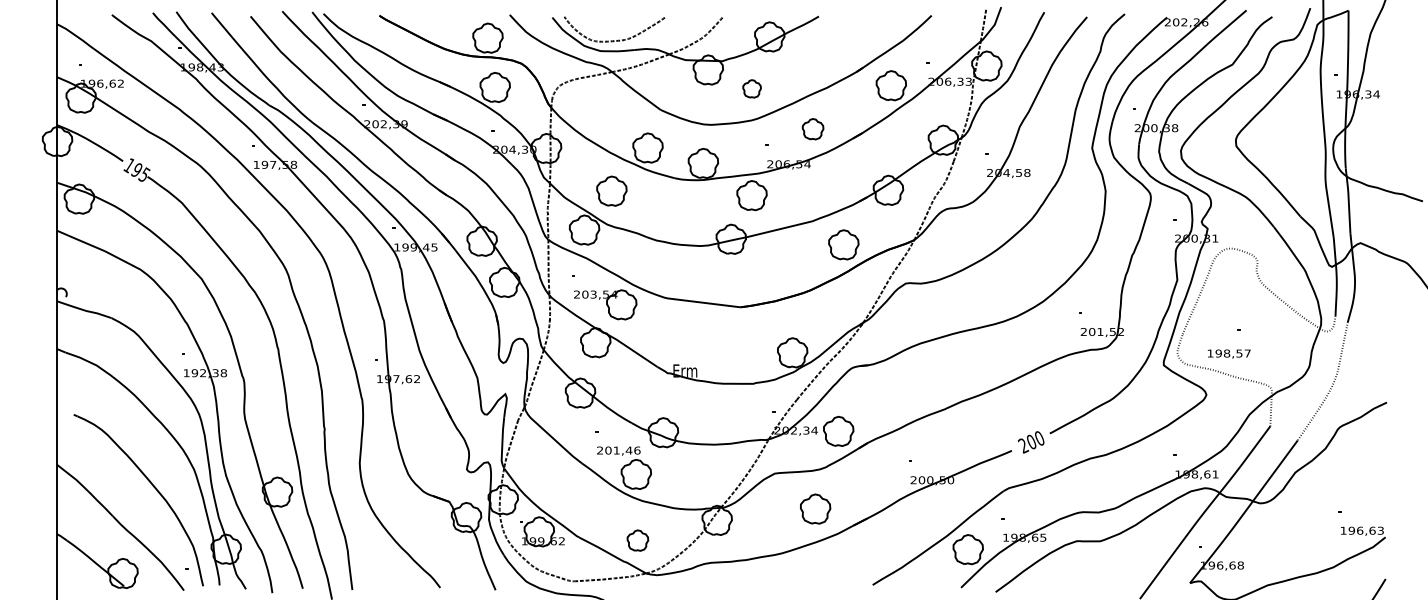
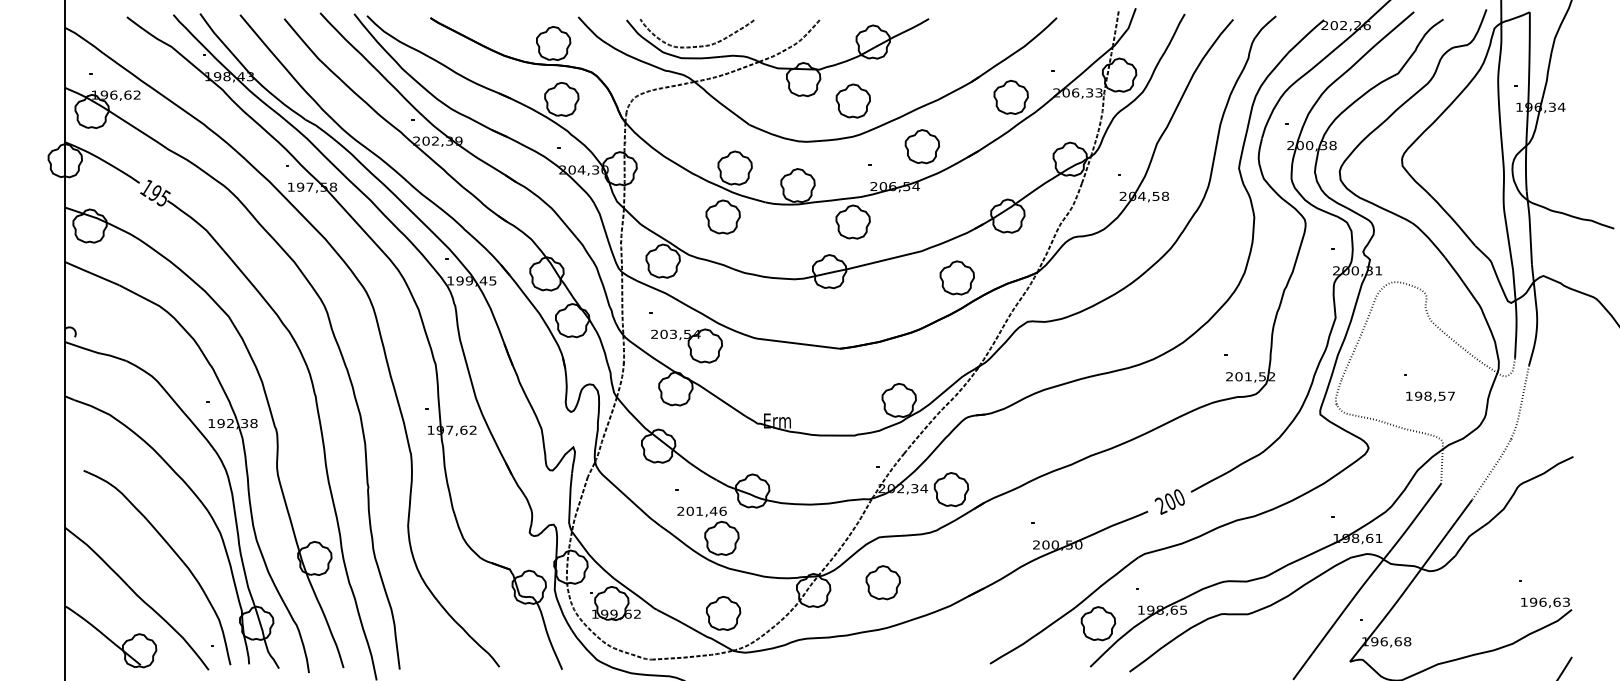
part: (751, 88) -> (852, 100), size x1.67
part: (813, 128) -> (922, 146), size x1.43
part: (611, 190) -> (722, 216), moved
text: (1229, 353) -> (1430, 396), moved
part: (814, 508) -> (882, 582), moved
part: (637, 540) -> (723, 613), size x1.43

